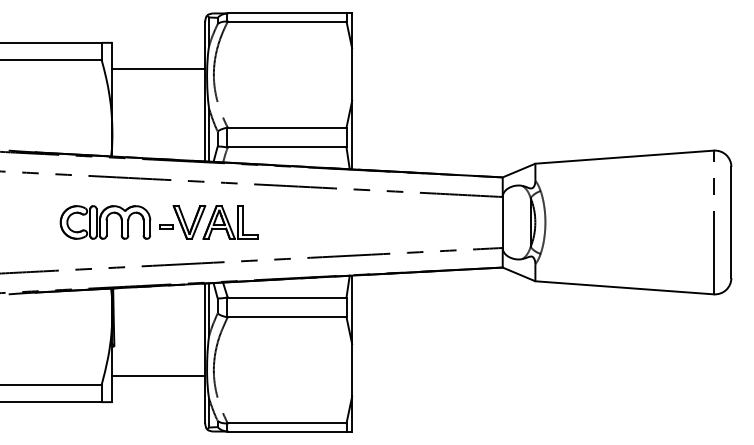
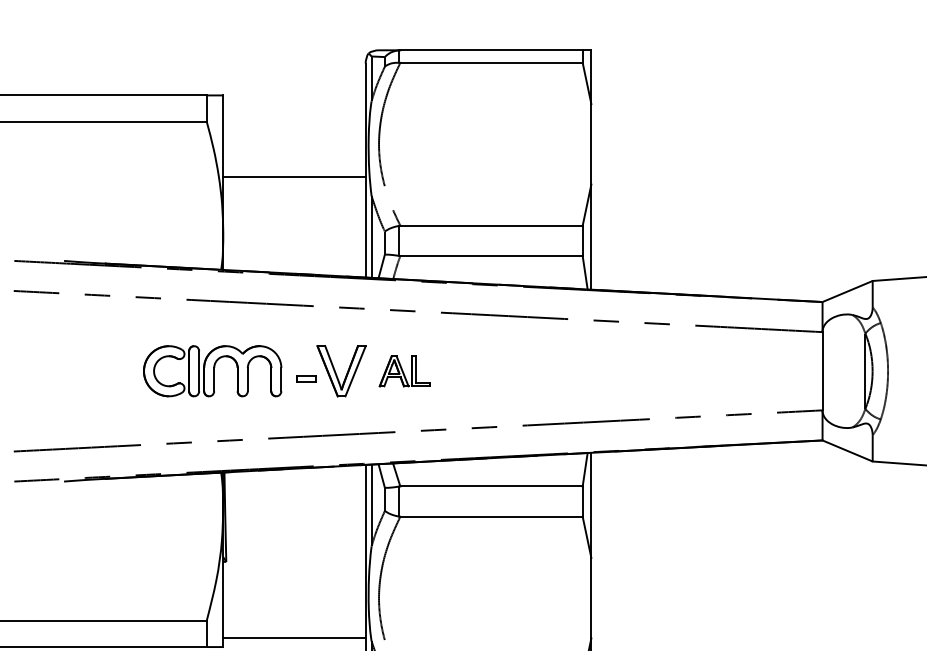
line: (158, 68) -> (294, 176), moved
part: (230, 222) -> (404, 371), size x0.6
line: (158, 376) -> (294, 638), moved

